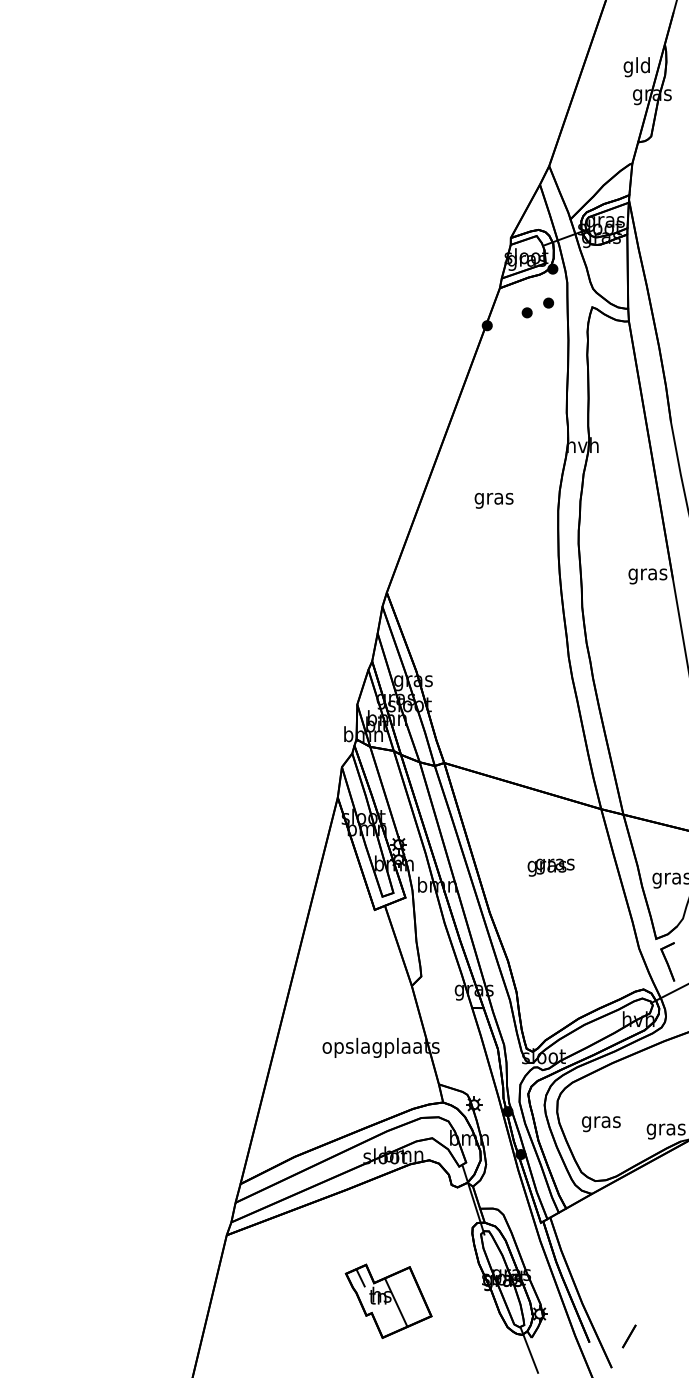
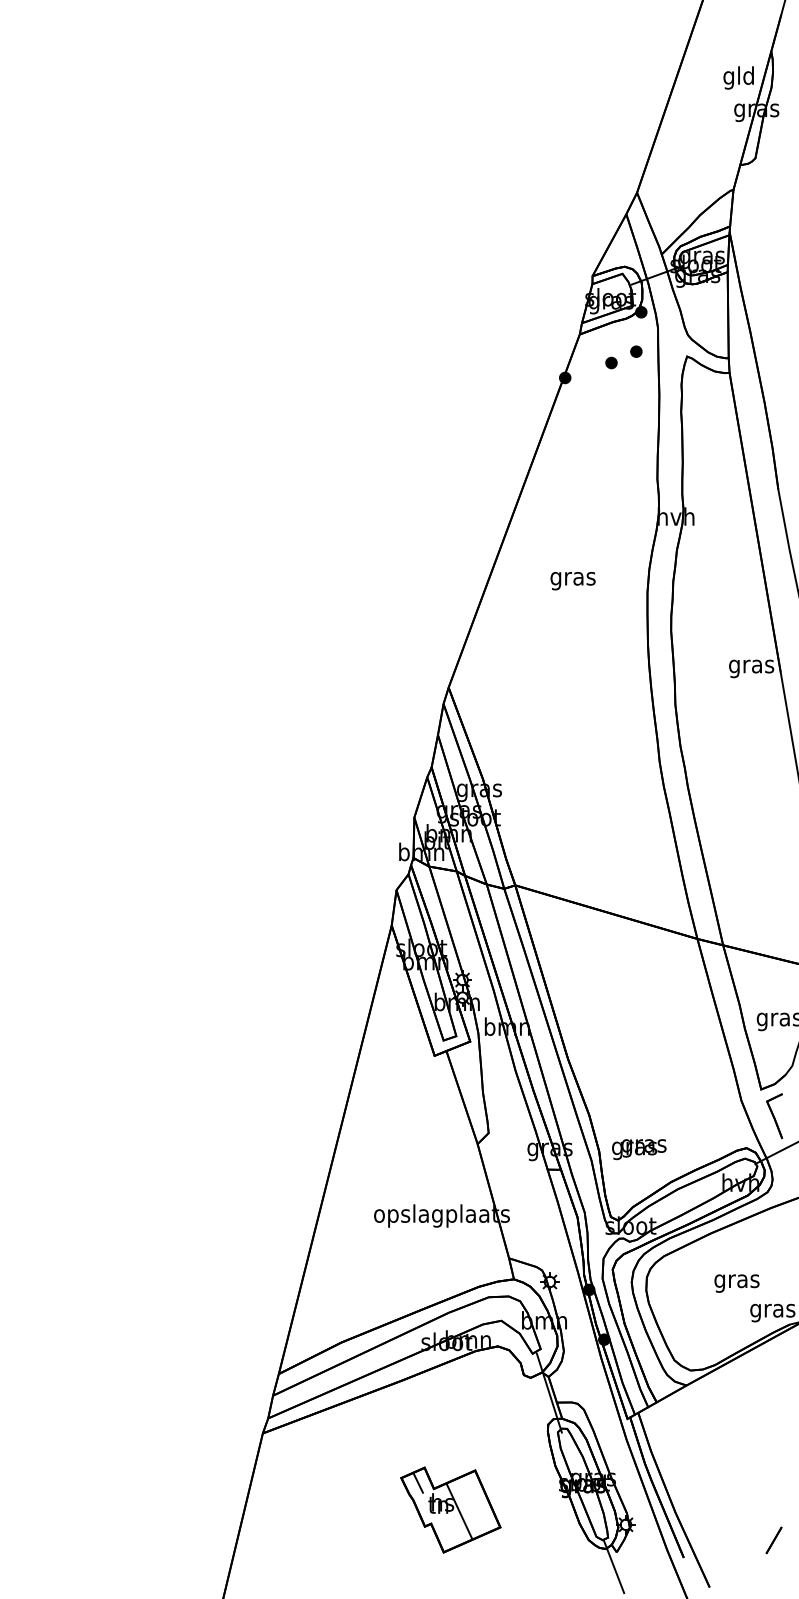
text: (550, 867) -> (638, 1149), moved
text: (601, 1124) -> (737, 1283), moved
line: (629, 1336) -> (774, 1540), moved

